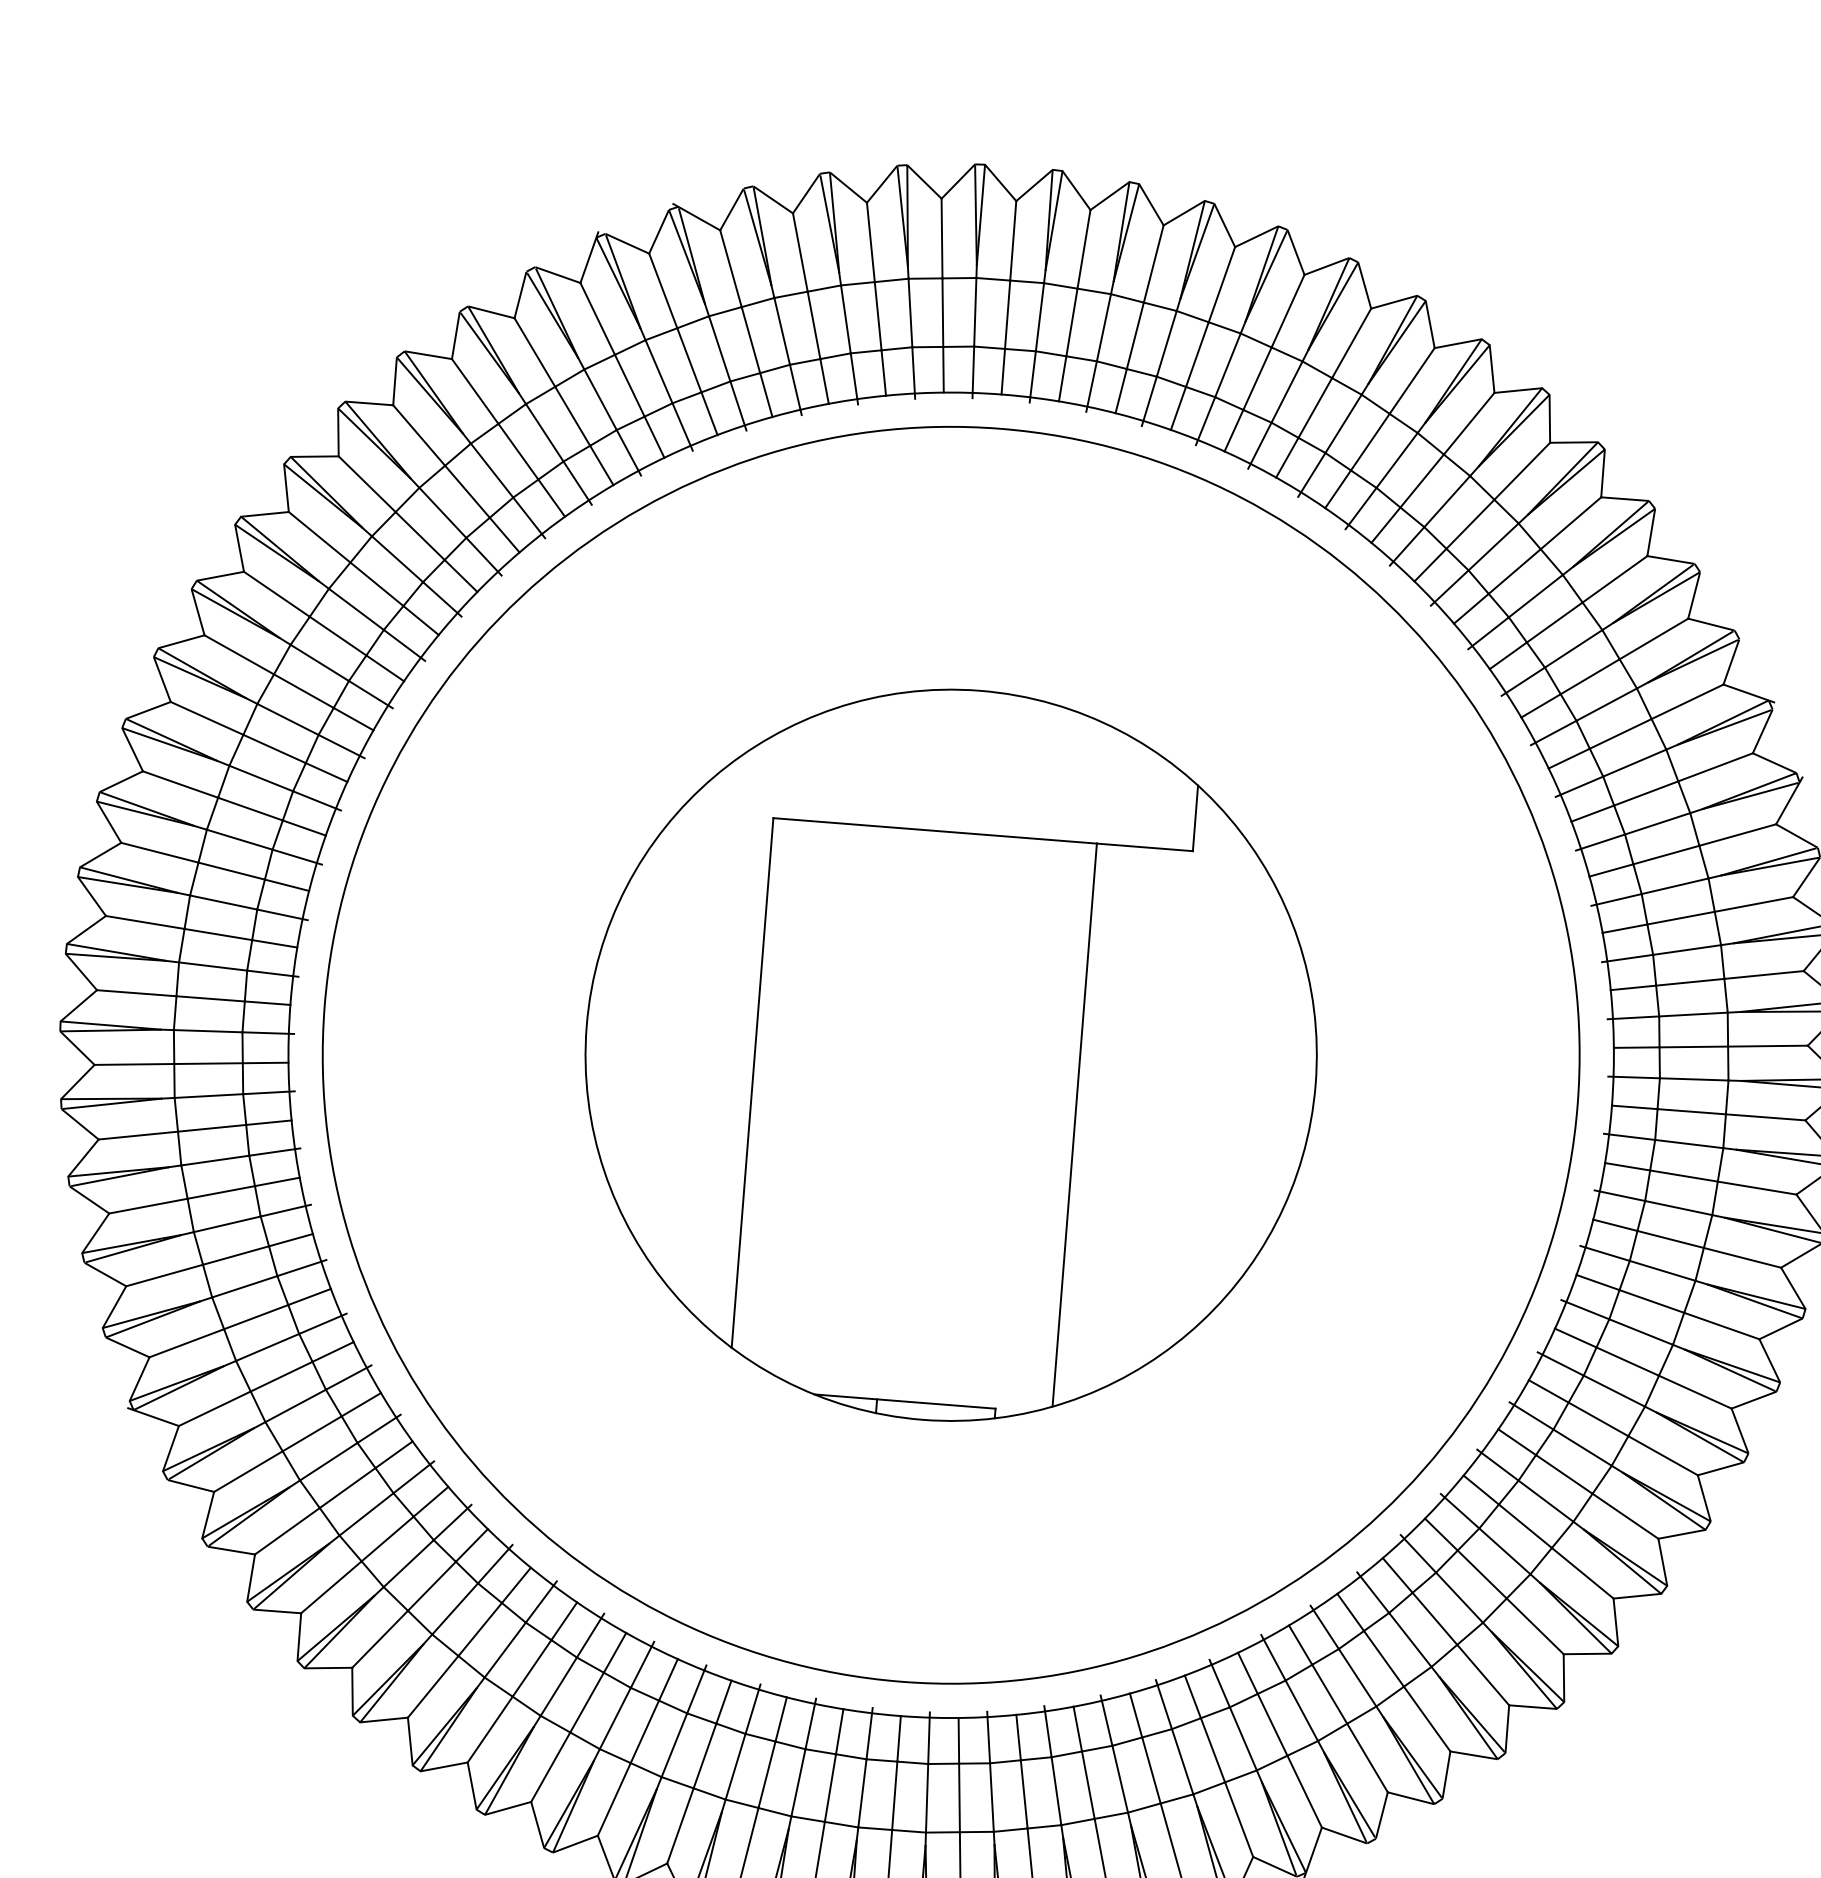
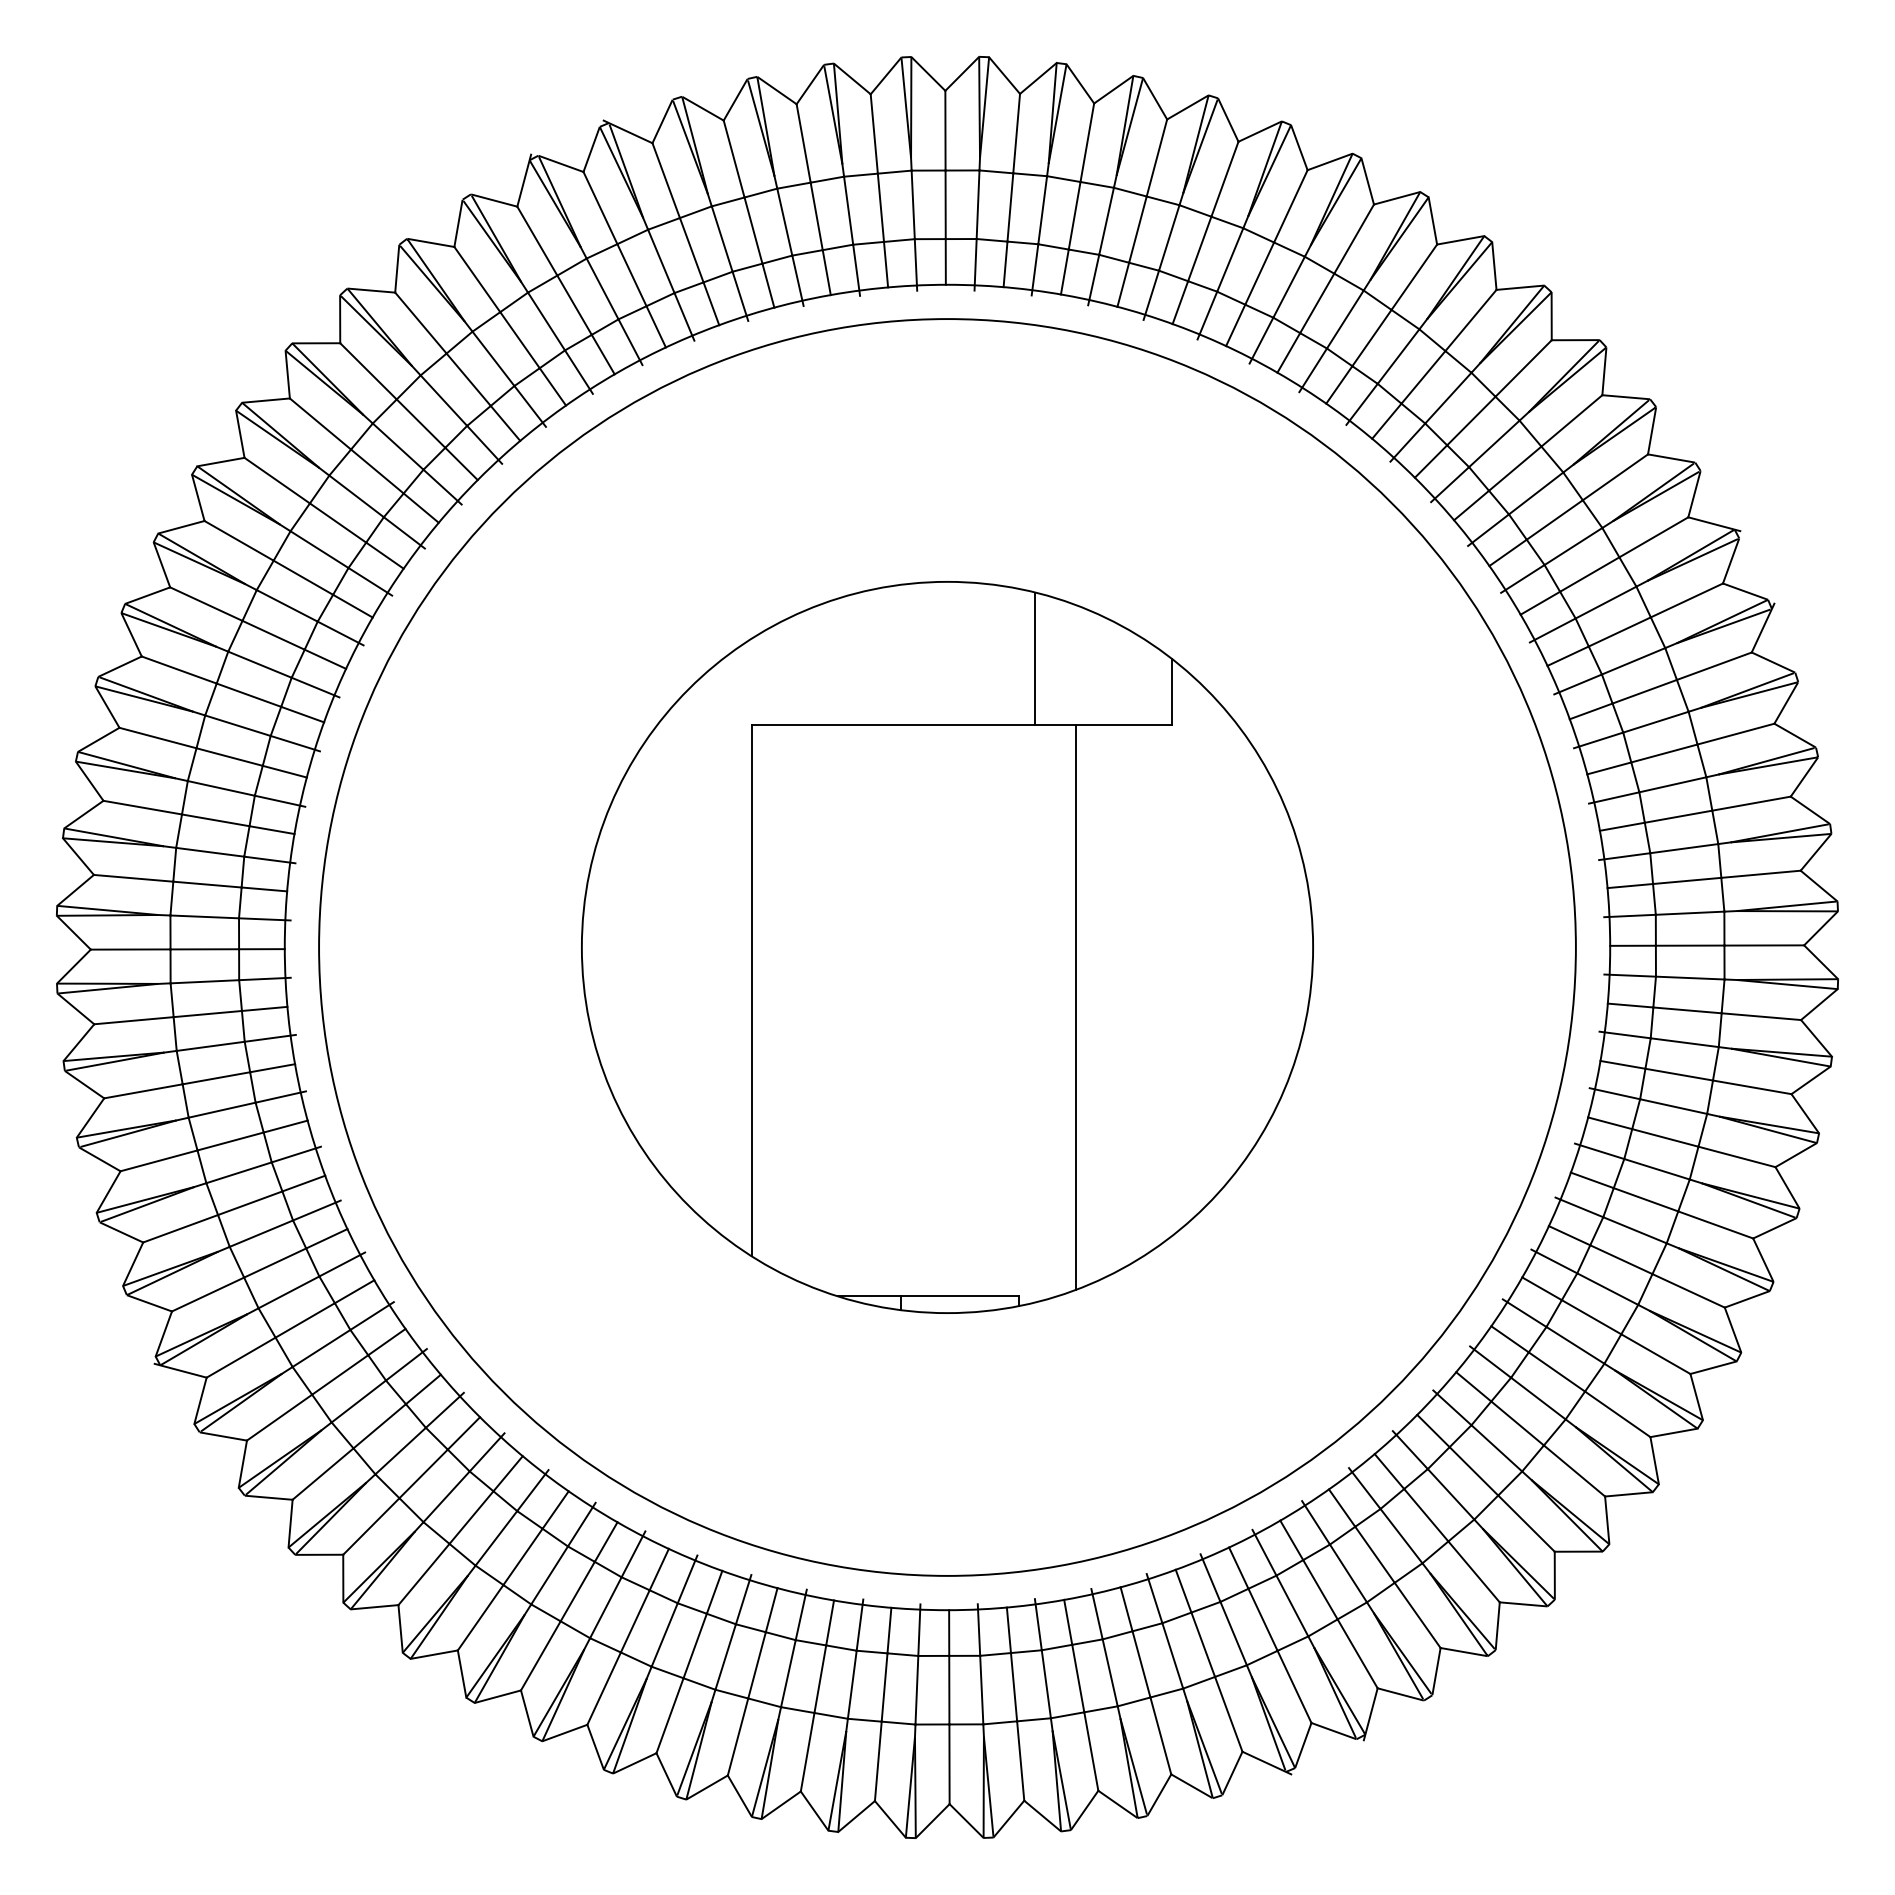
line: (1061, 774) -> (1035, 658), added

